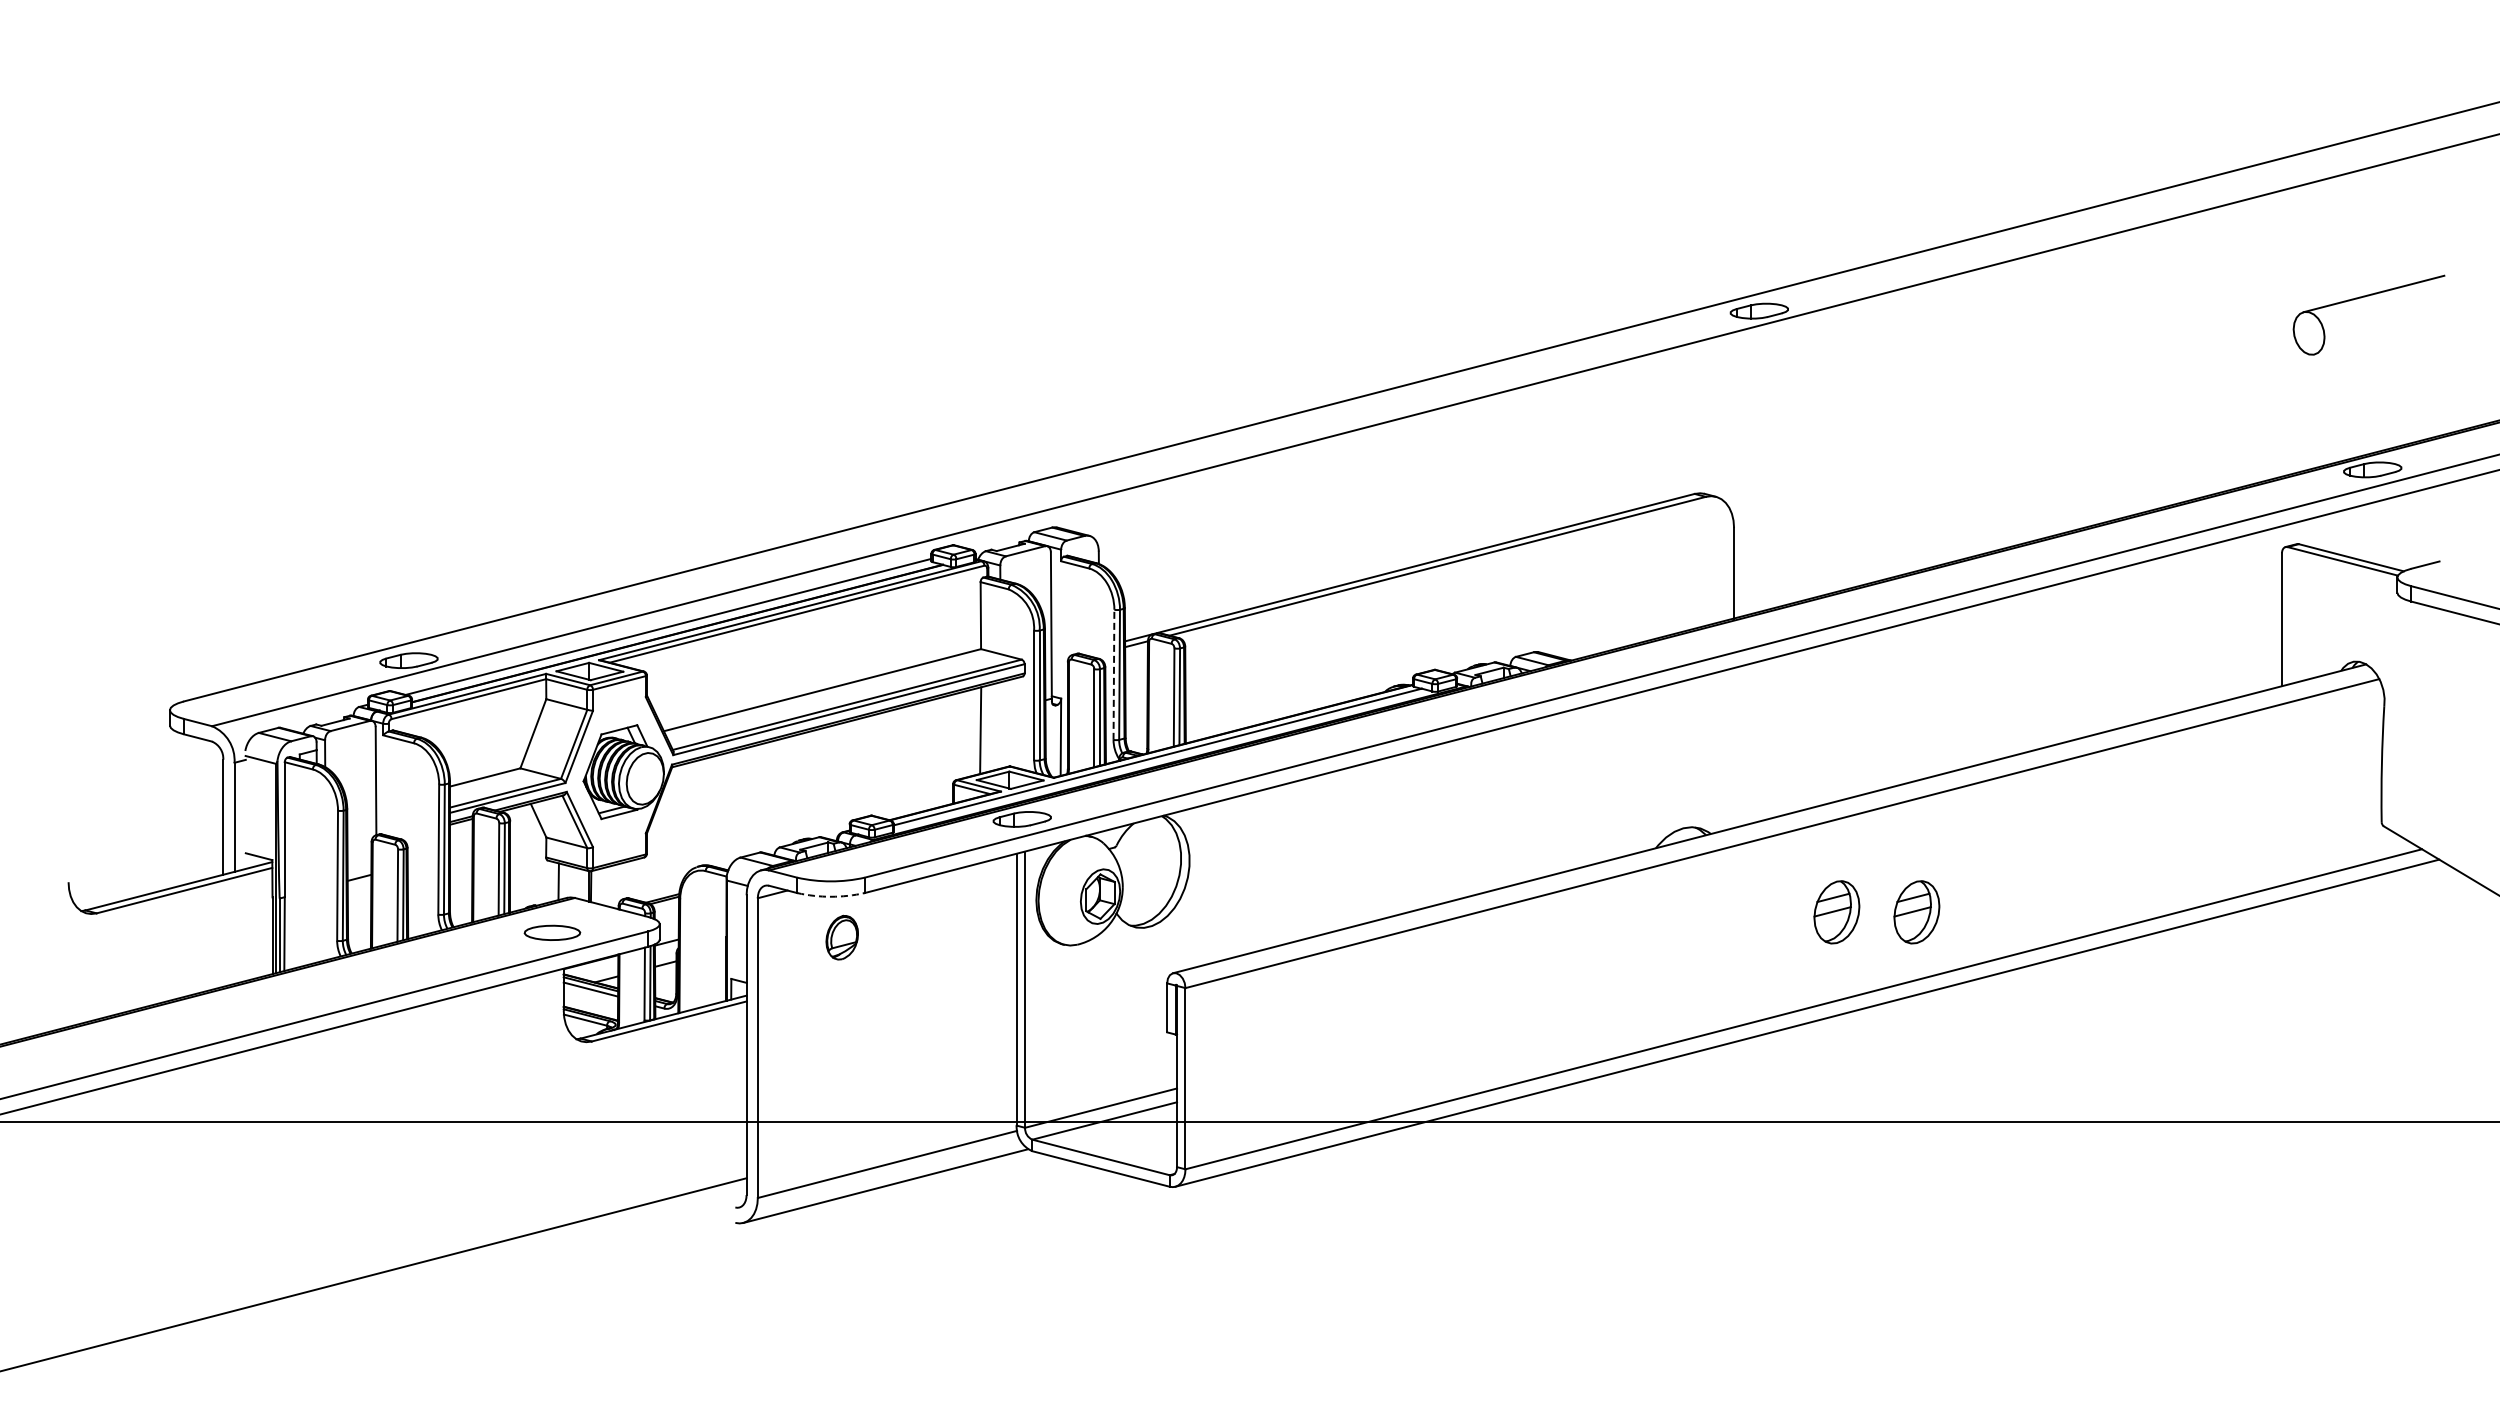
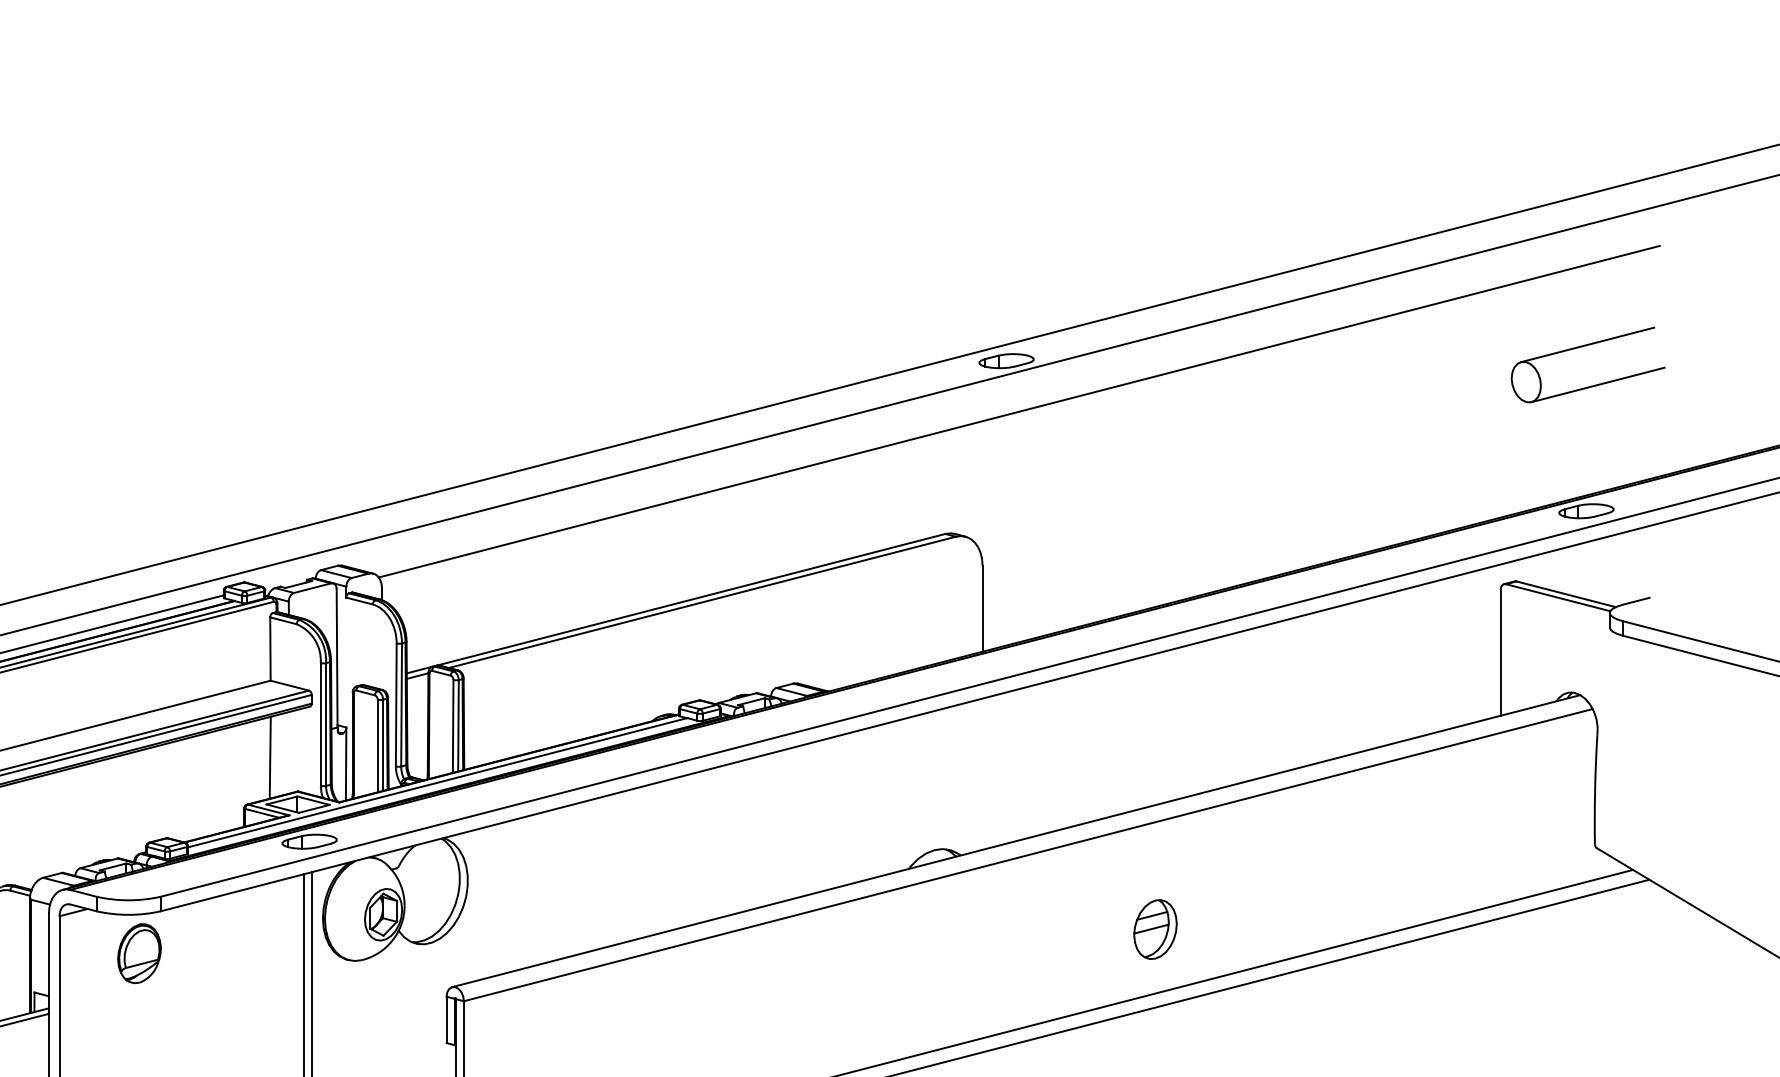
line: (2384, 336) -> (1597, 385), added
line: (1772, 364) -> (1018, 411), added
line: (1113, 674) -> (395, 704), dashed -> solid
arc: (831, 896) -> (129, 914), dashed -> solid
part: (1836, 912) -> (1079, 929), removed
part: (841, 937) -> (138, 953), size x1.43

